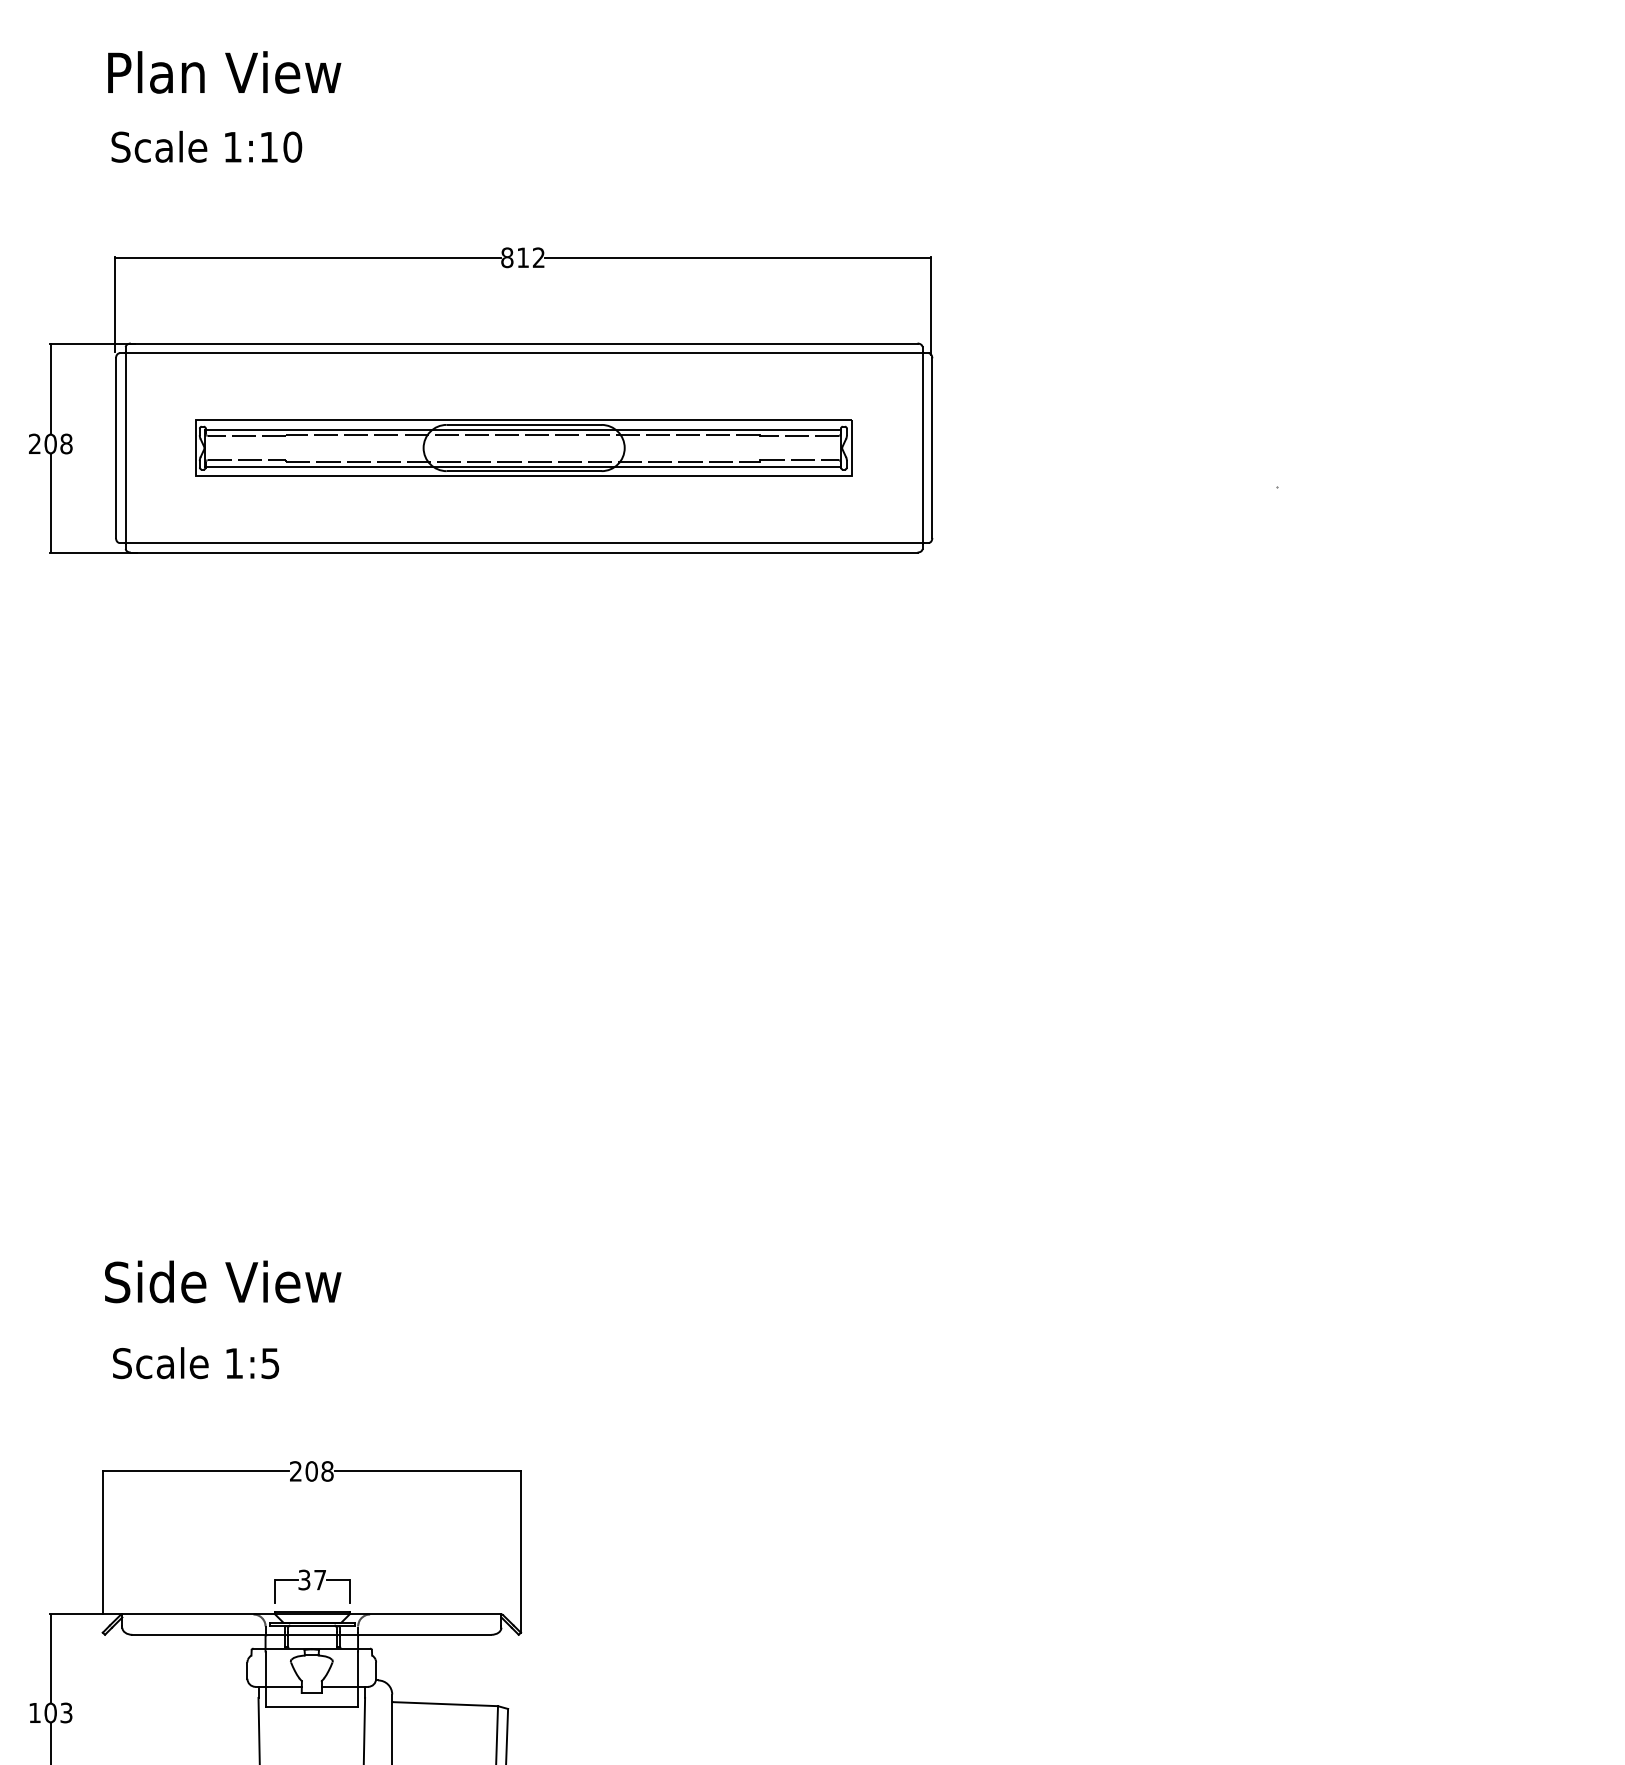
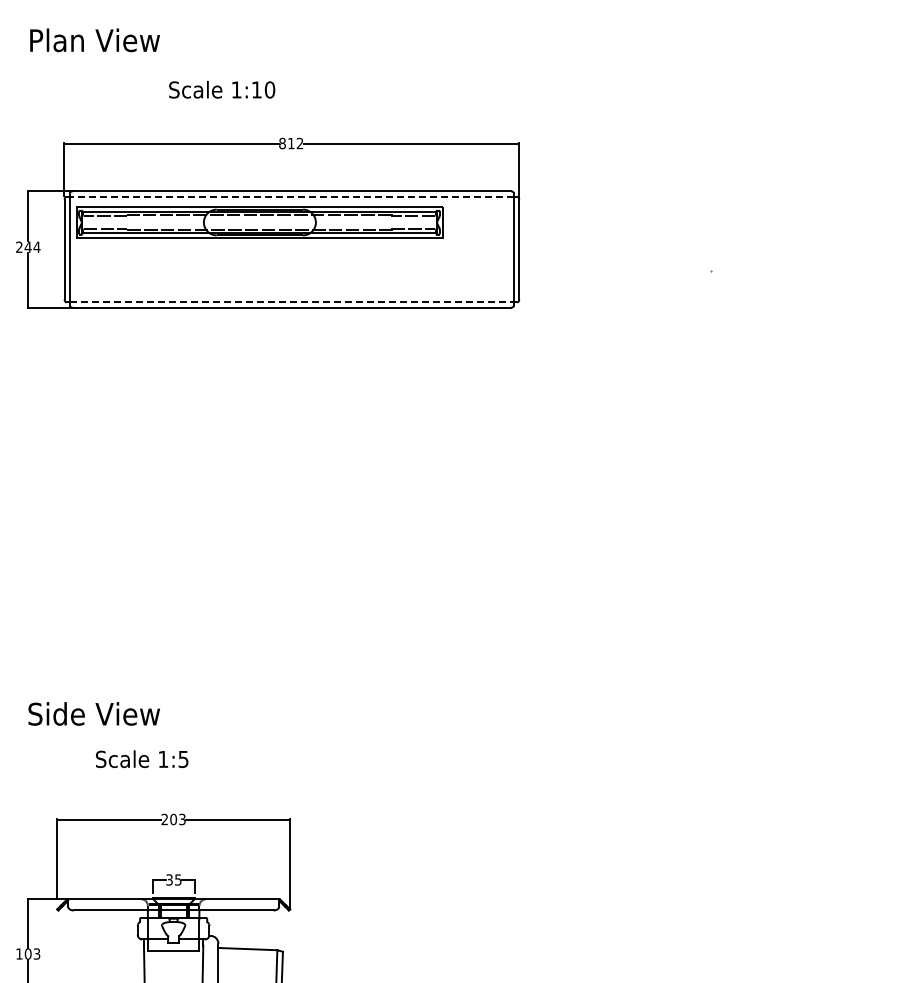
text: (223, 72) -> (94, 40), moved
text: (207, 146) -> (222, 89), moved
line: (523, 352) -> (291, 196), solid -> dashed
text: (58, 442) -> (32, 246), 208 -> 244
part: (523, 447) -> (259, 222), moved
line: (523, 543) -> (291, 302), solid -> dashed
text: (221, 1281) -> (93, 713), moved
text: (196, 1361) -> (142, 758), moved
text: (327, 1471) -> (182, 819), 208 -> 203
text: (320, 1579) -> (178, 879), 37 -> 35

